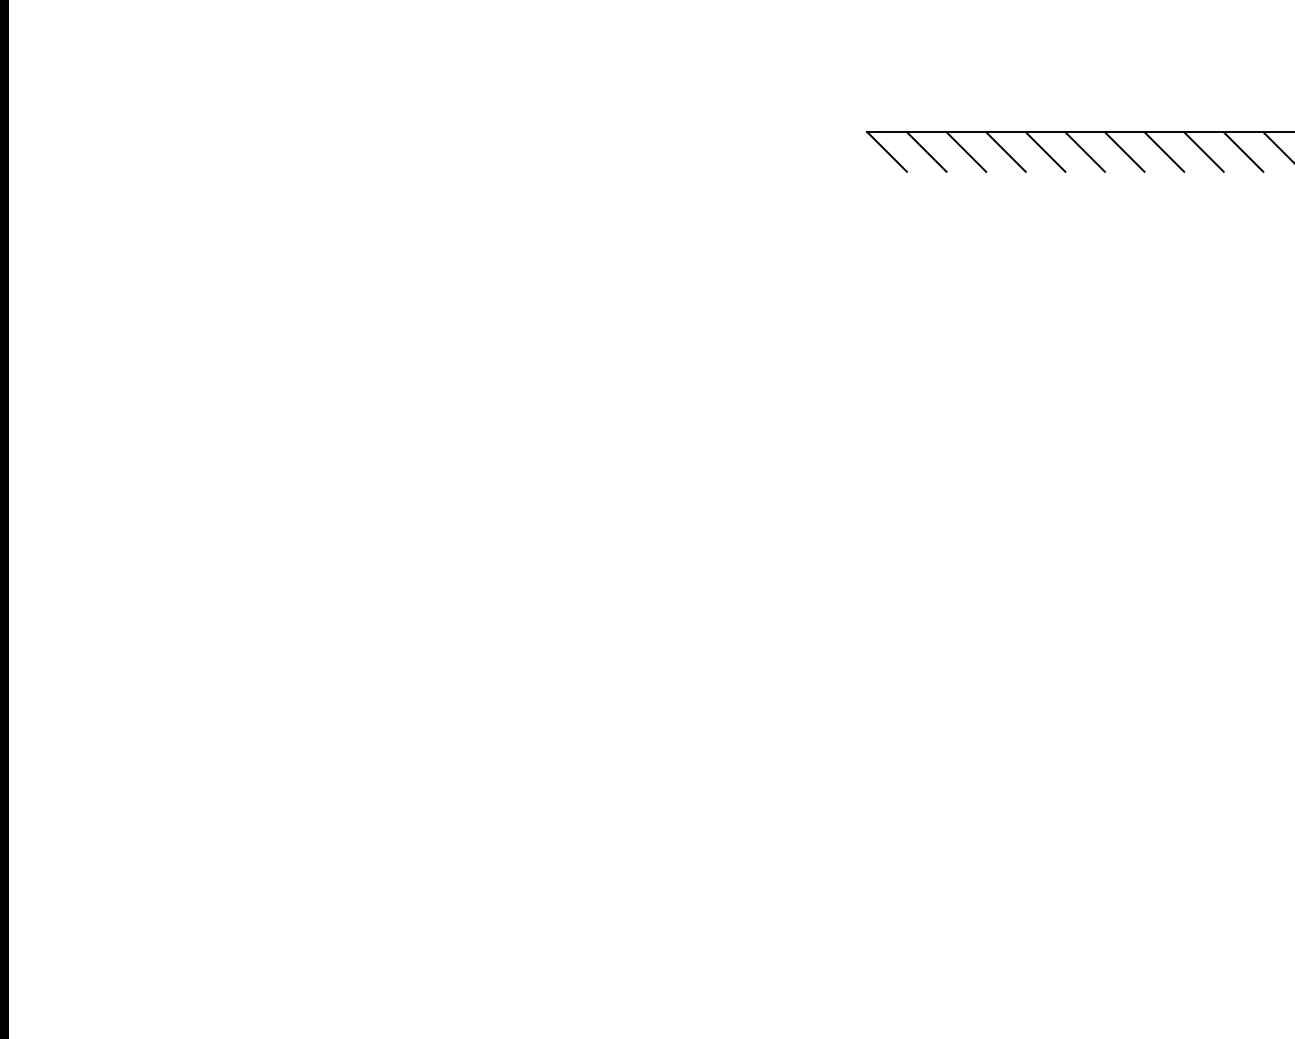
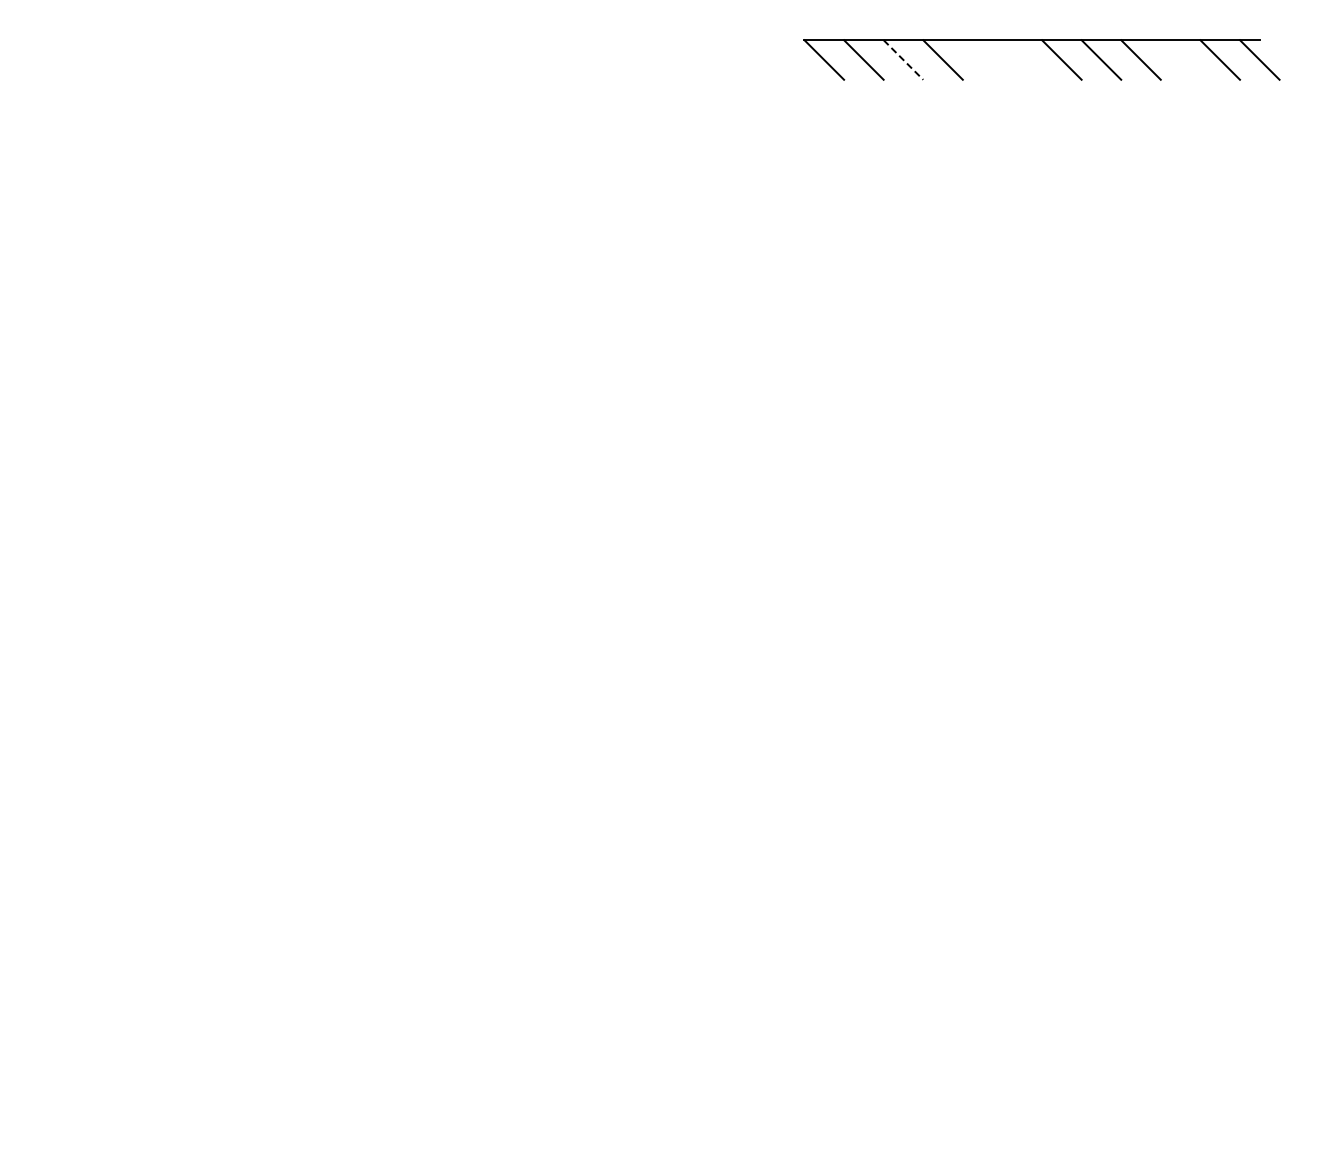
line: (1045, 151) -> (982, 59), removed
line: (1085, 151) -> (1022, 59), removed
line: (1243, 151) -> (1180, 59), removed
line: (966, 152) -> (903, 60), solid -> dashed

